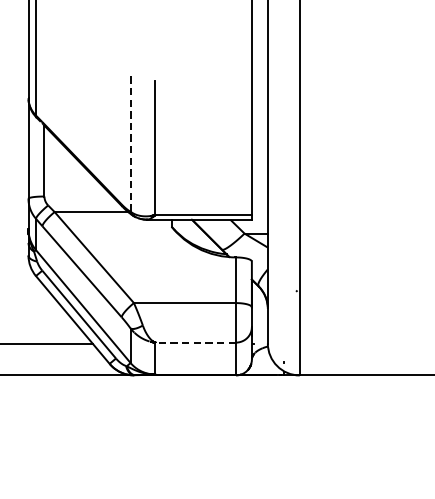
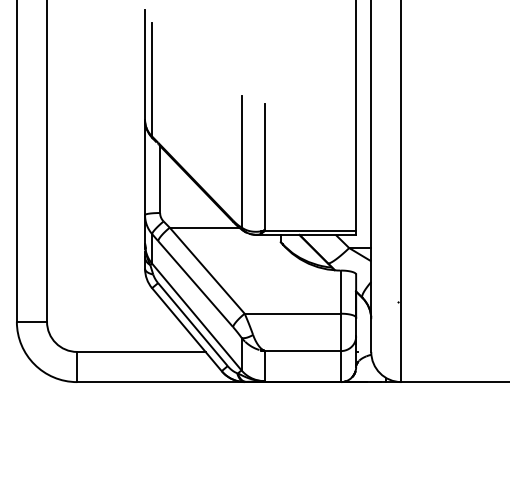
line: (130, 141) -> (241, 161), dashed -> solid
line: (195, 343) -> (302, 351), dashed -> solid

